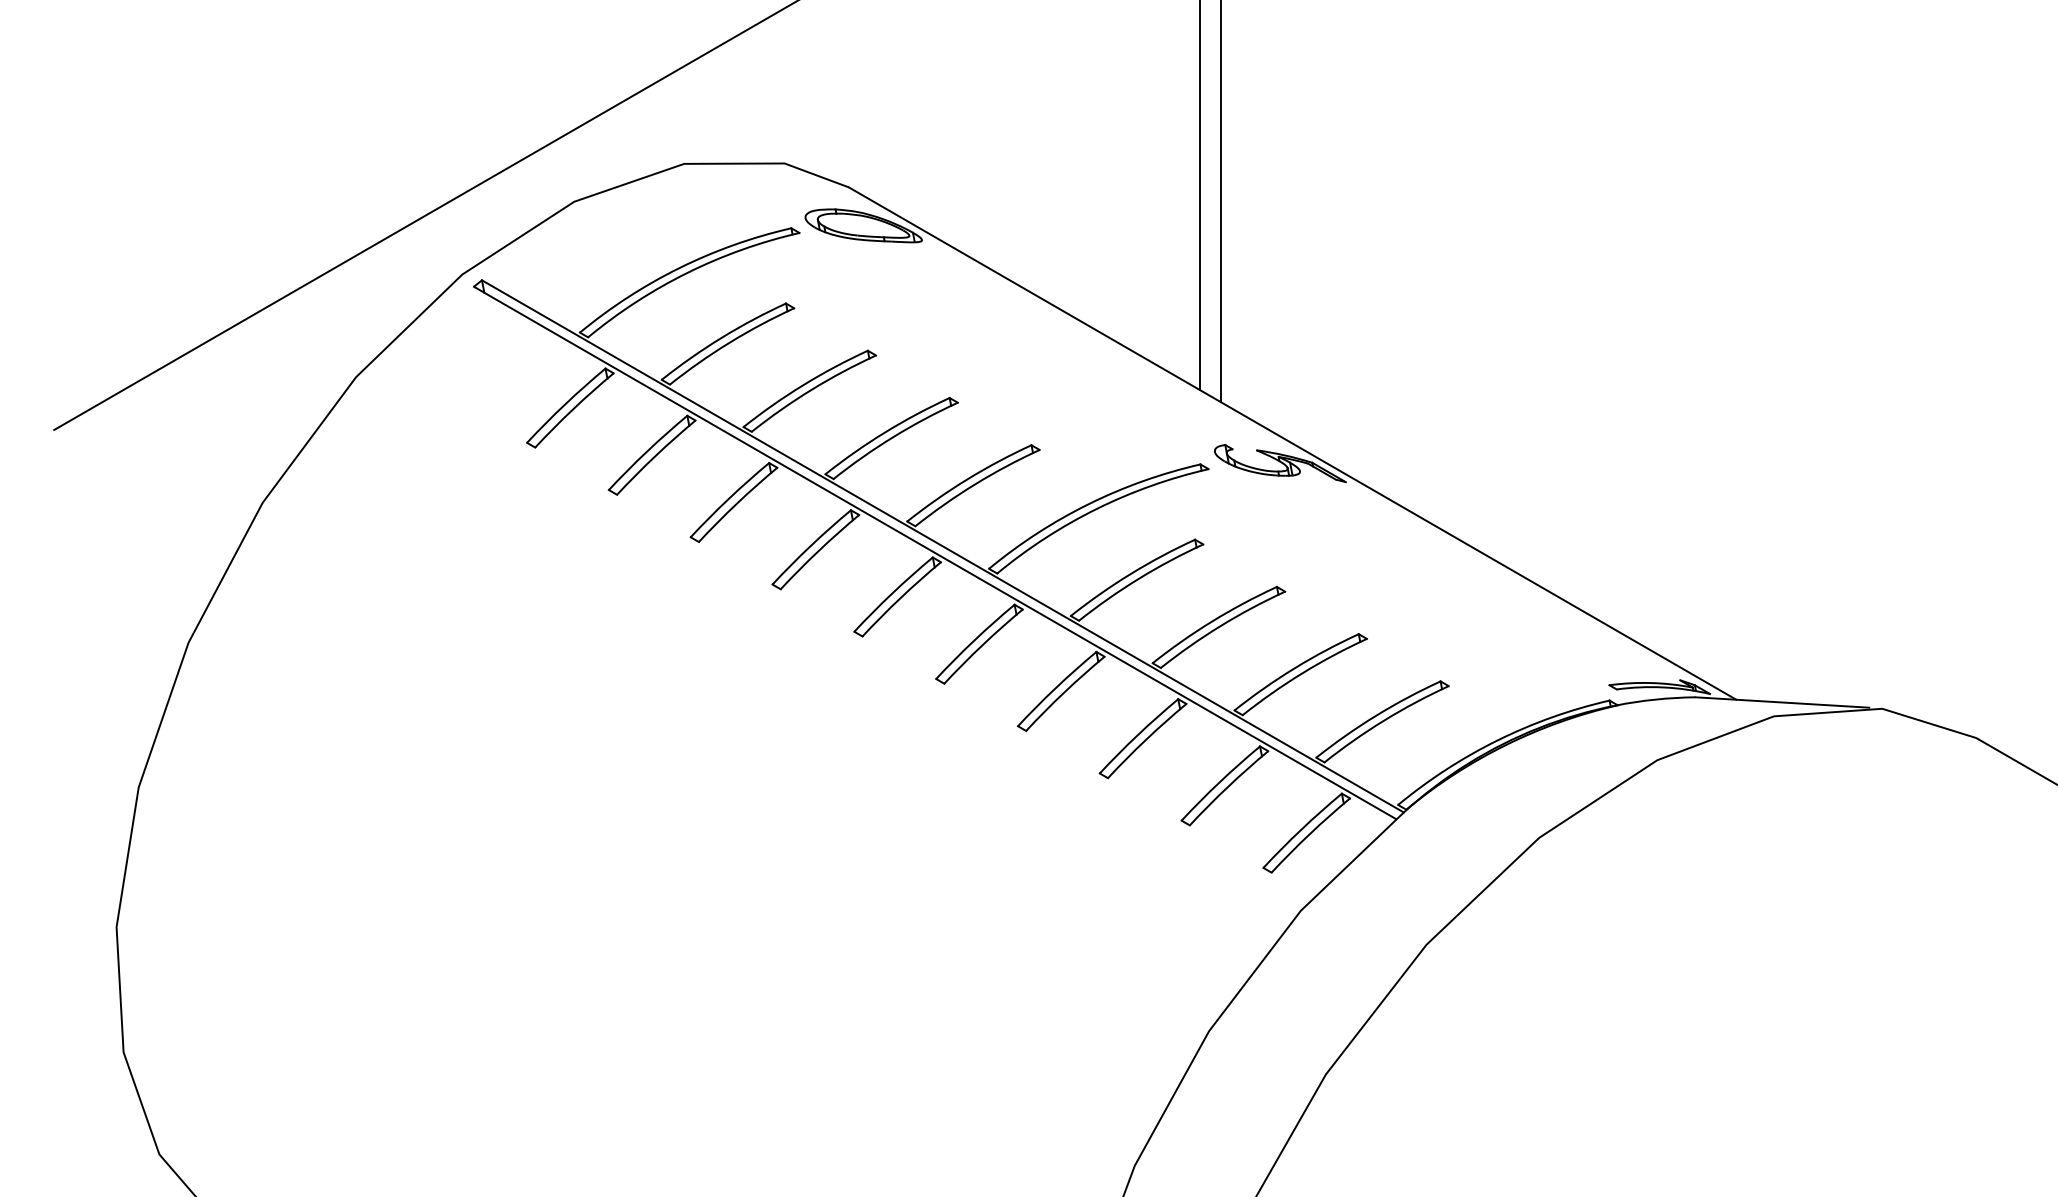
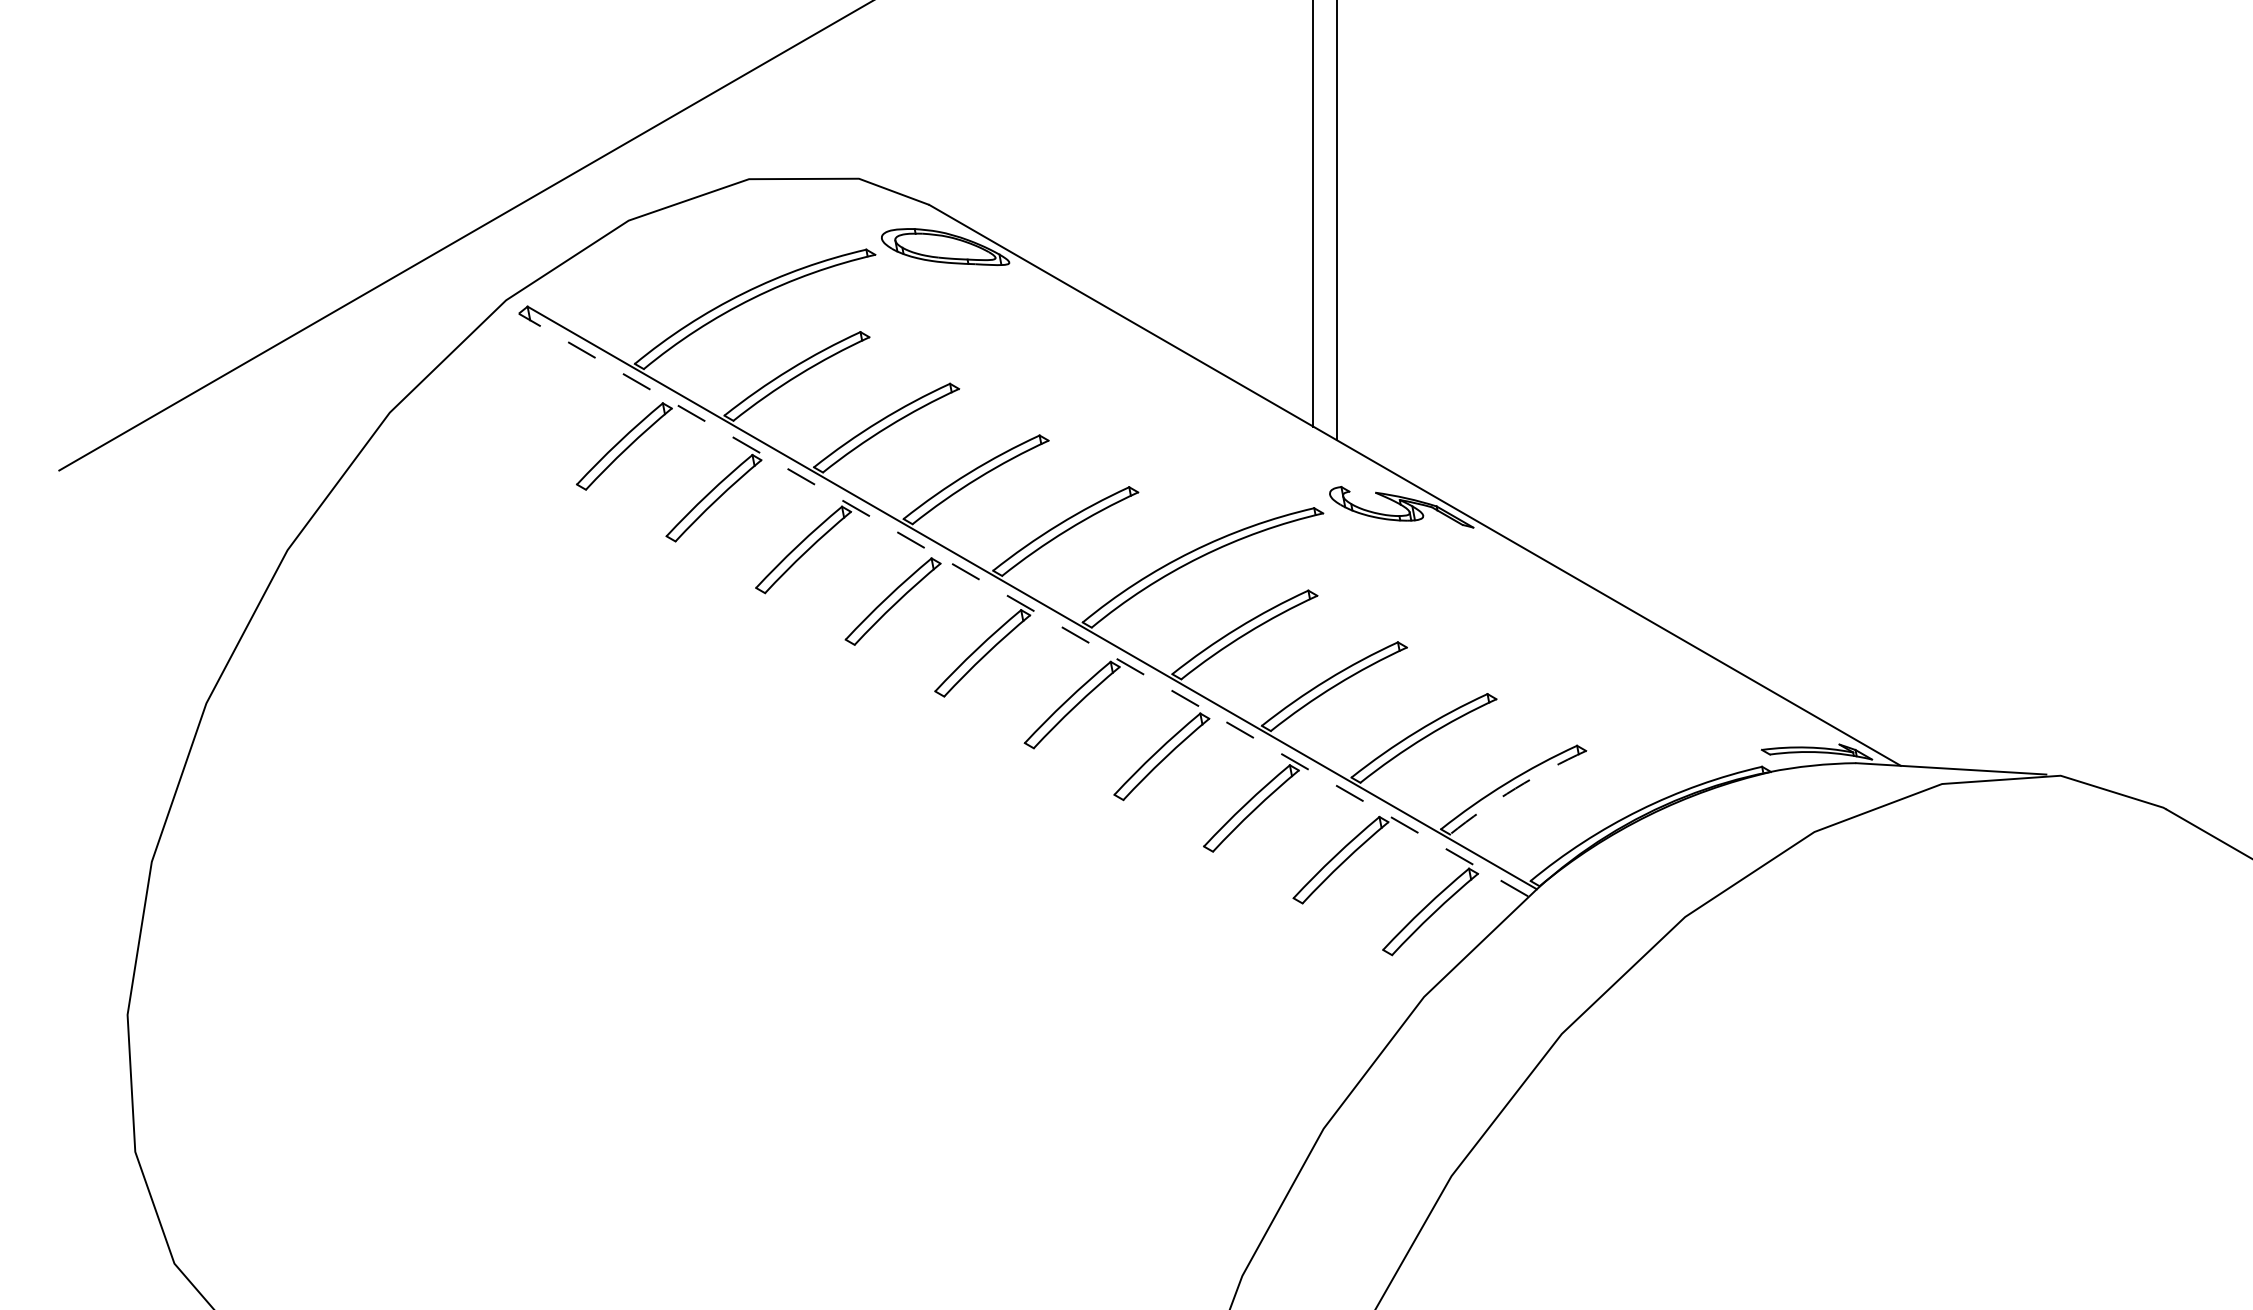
line: (934, 552) -> (1023, 604), solid -> dashed
arc: (1384, 720) -> (1515, 788), solid -> dashed

